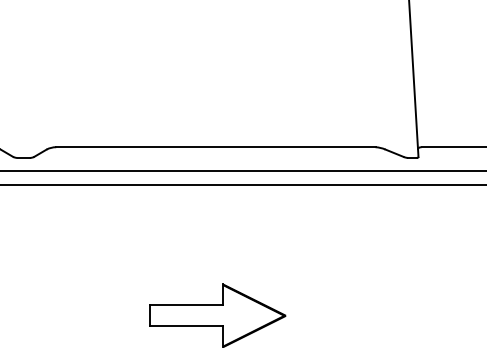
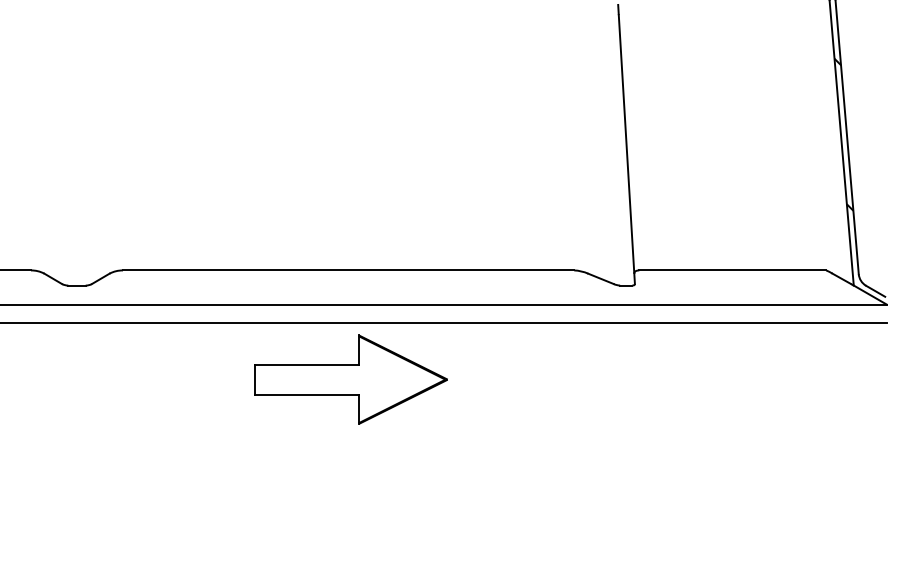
part: (217, 315) -> (350, 379), moved

